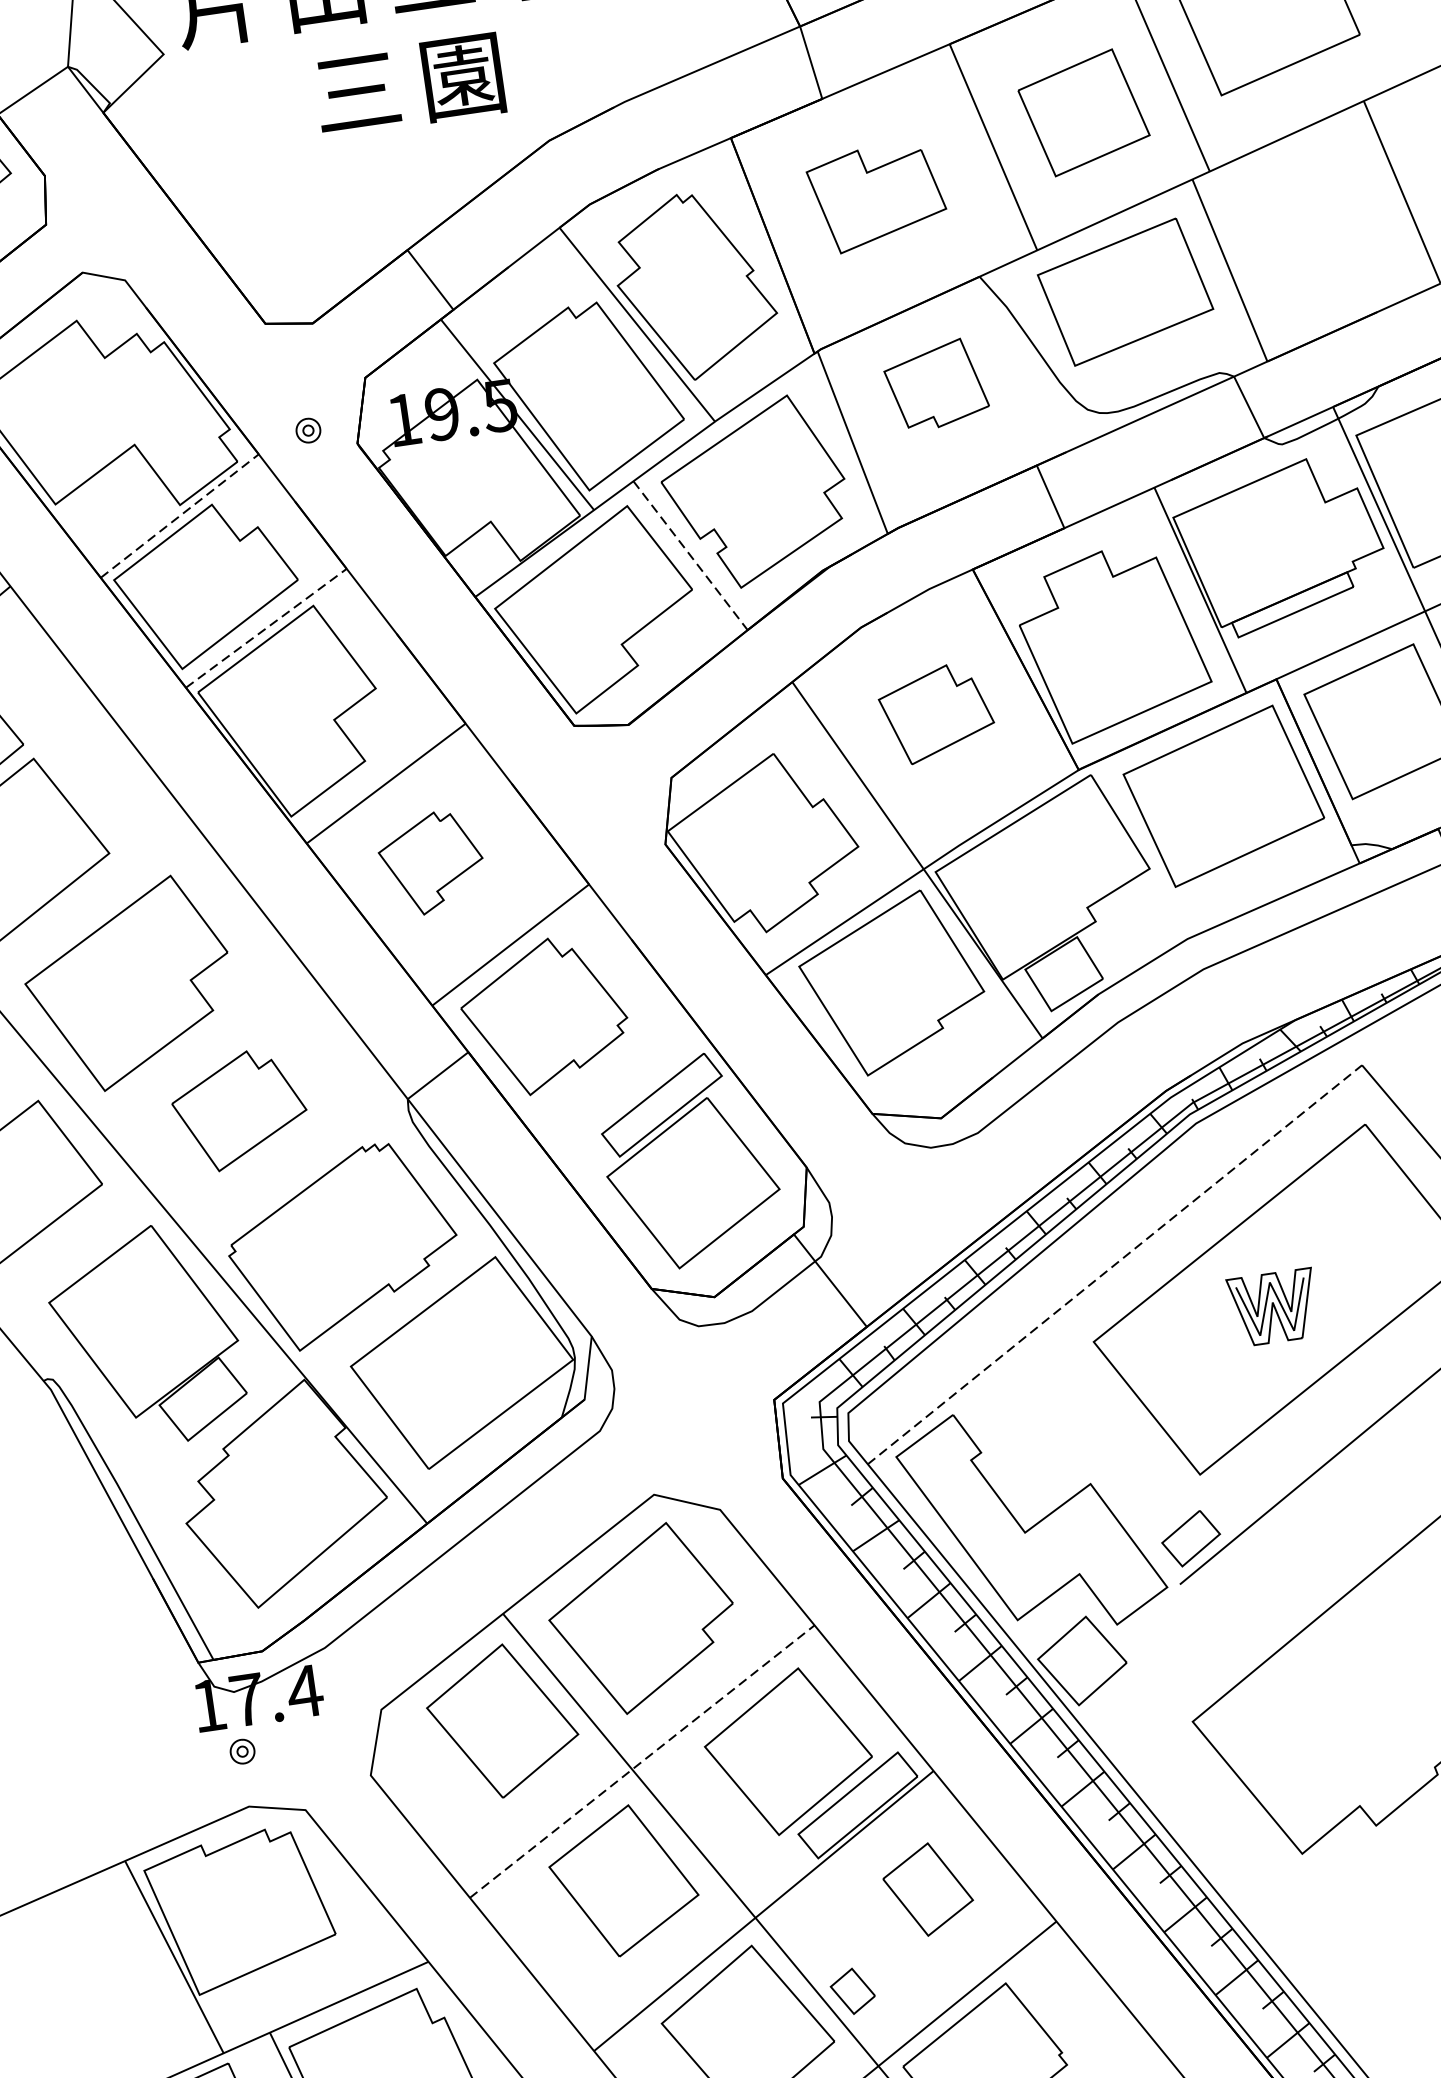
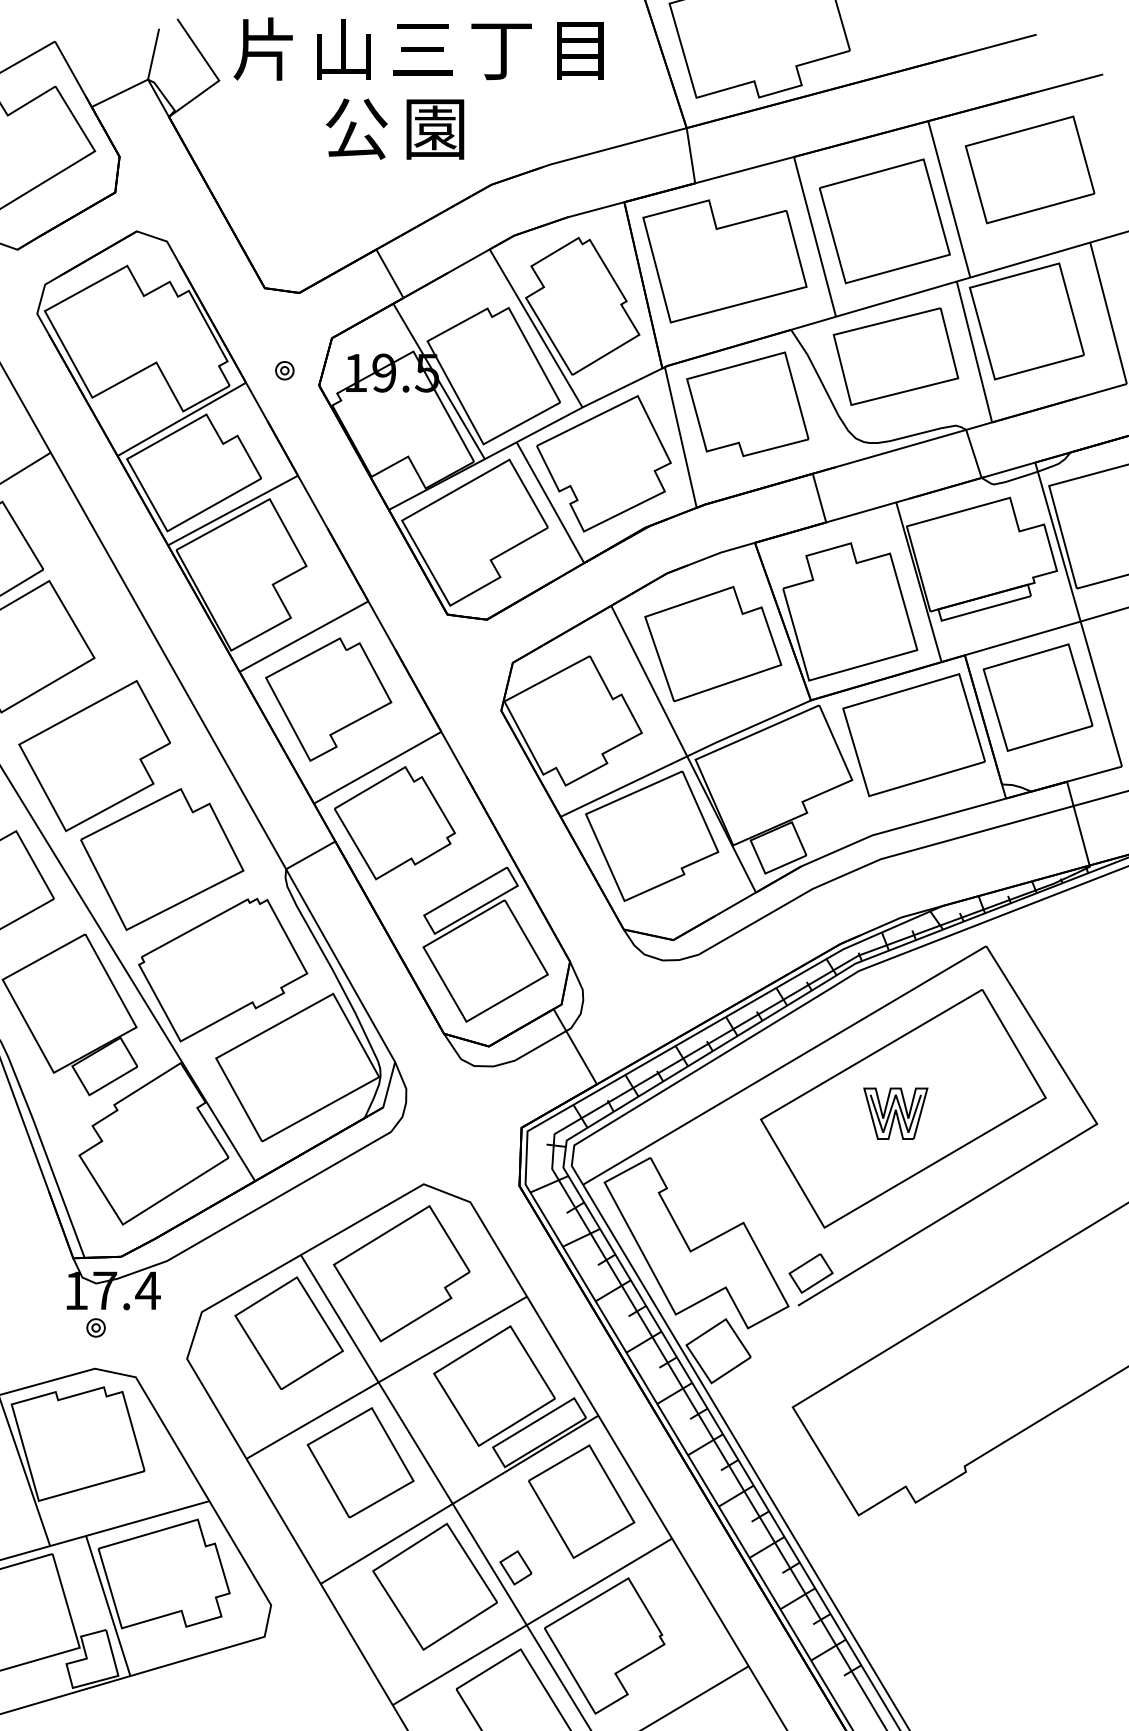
text: (357, 91) -> (356, 128), 三 -> 公
part: (1083, 113) -> (884, 221), size x1.43
part: (876, 198) -> (724, 261), size x1.67
part: (1293, 219) -> (1026, 321), added
part: (935, 384) -> (747, 403), size x1.67
line: (179, 516) -> (181, 419), dashed -> solid
line: (690, 556) -> (550, 503), dashed -> solid
line: (266, 628) -> (233, 510), dashed -> solid
part: (937, 713) -> (713, 644), size x1.67
part: (431, 863) -> (328, 699), size x1.67
part: (239, 1110) -> (162, 859), size x1.67
line: (1116, 1264) -> (785, 1065), dashed -> solid
line: (641, 1761) -> (386, 1377), dashed -> solid
part: (927, 1889) -> (581, 1501), size x1.67

